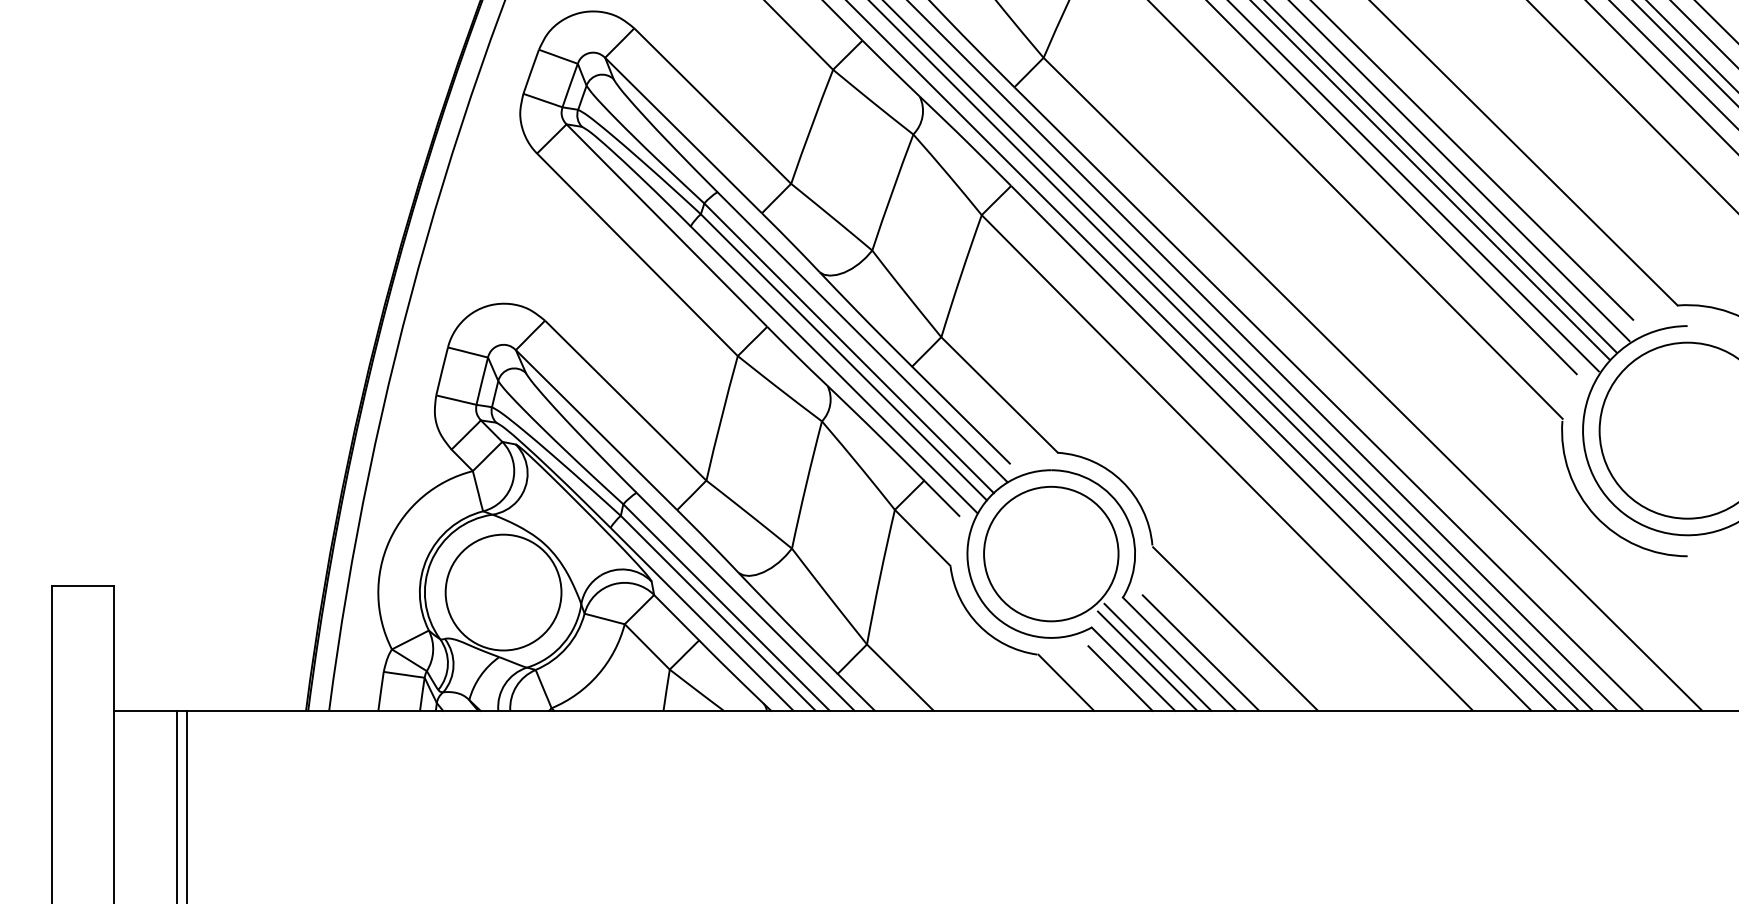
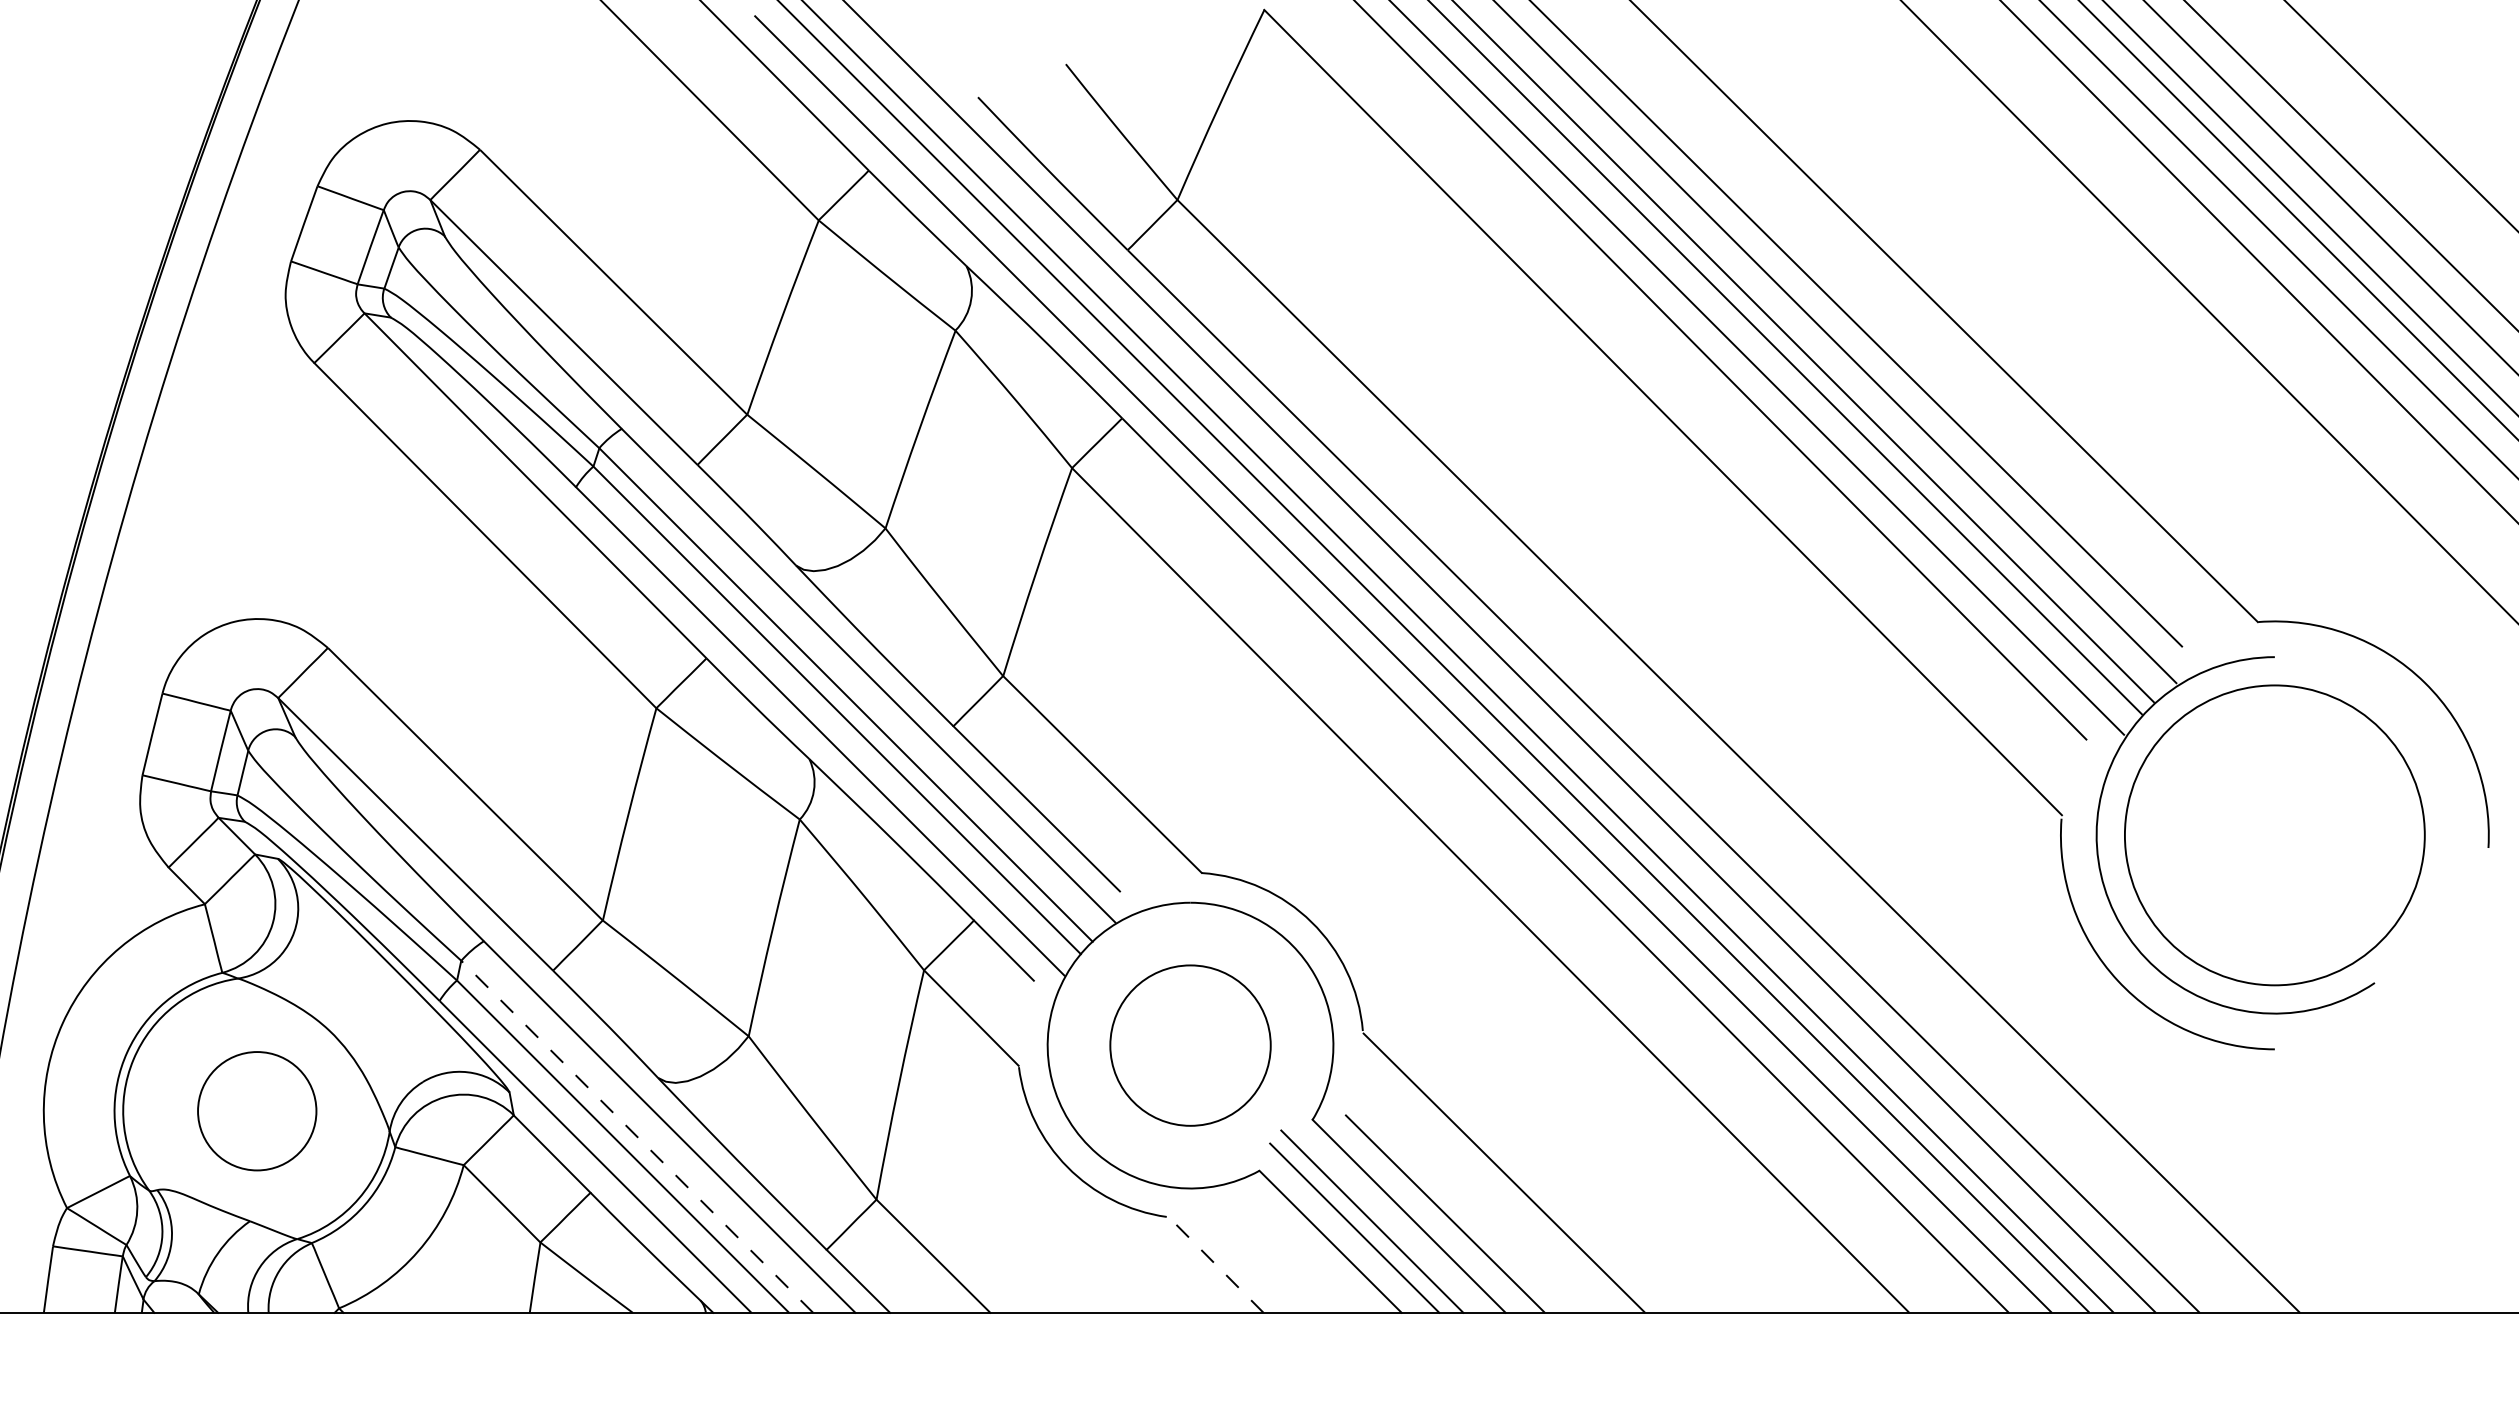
circle: (1051, 553) -> (1190, 1044), size x0.7
circle: (503, 592) -> (257, 1111), size x0.6
line: (726, 607) -> (637, 1136), solid -> dashed
line: (1120, 678) -> (1308, 1257), removed
line: (1066, 682) -> (1216, 1264), solid -> dashed

